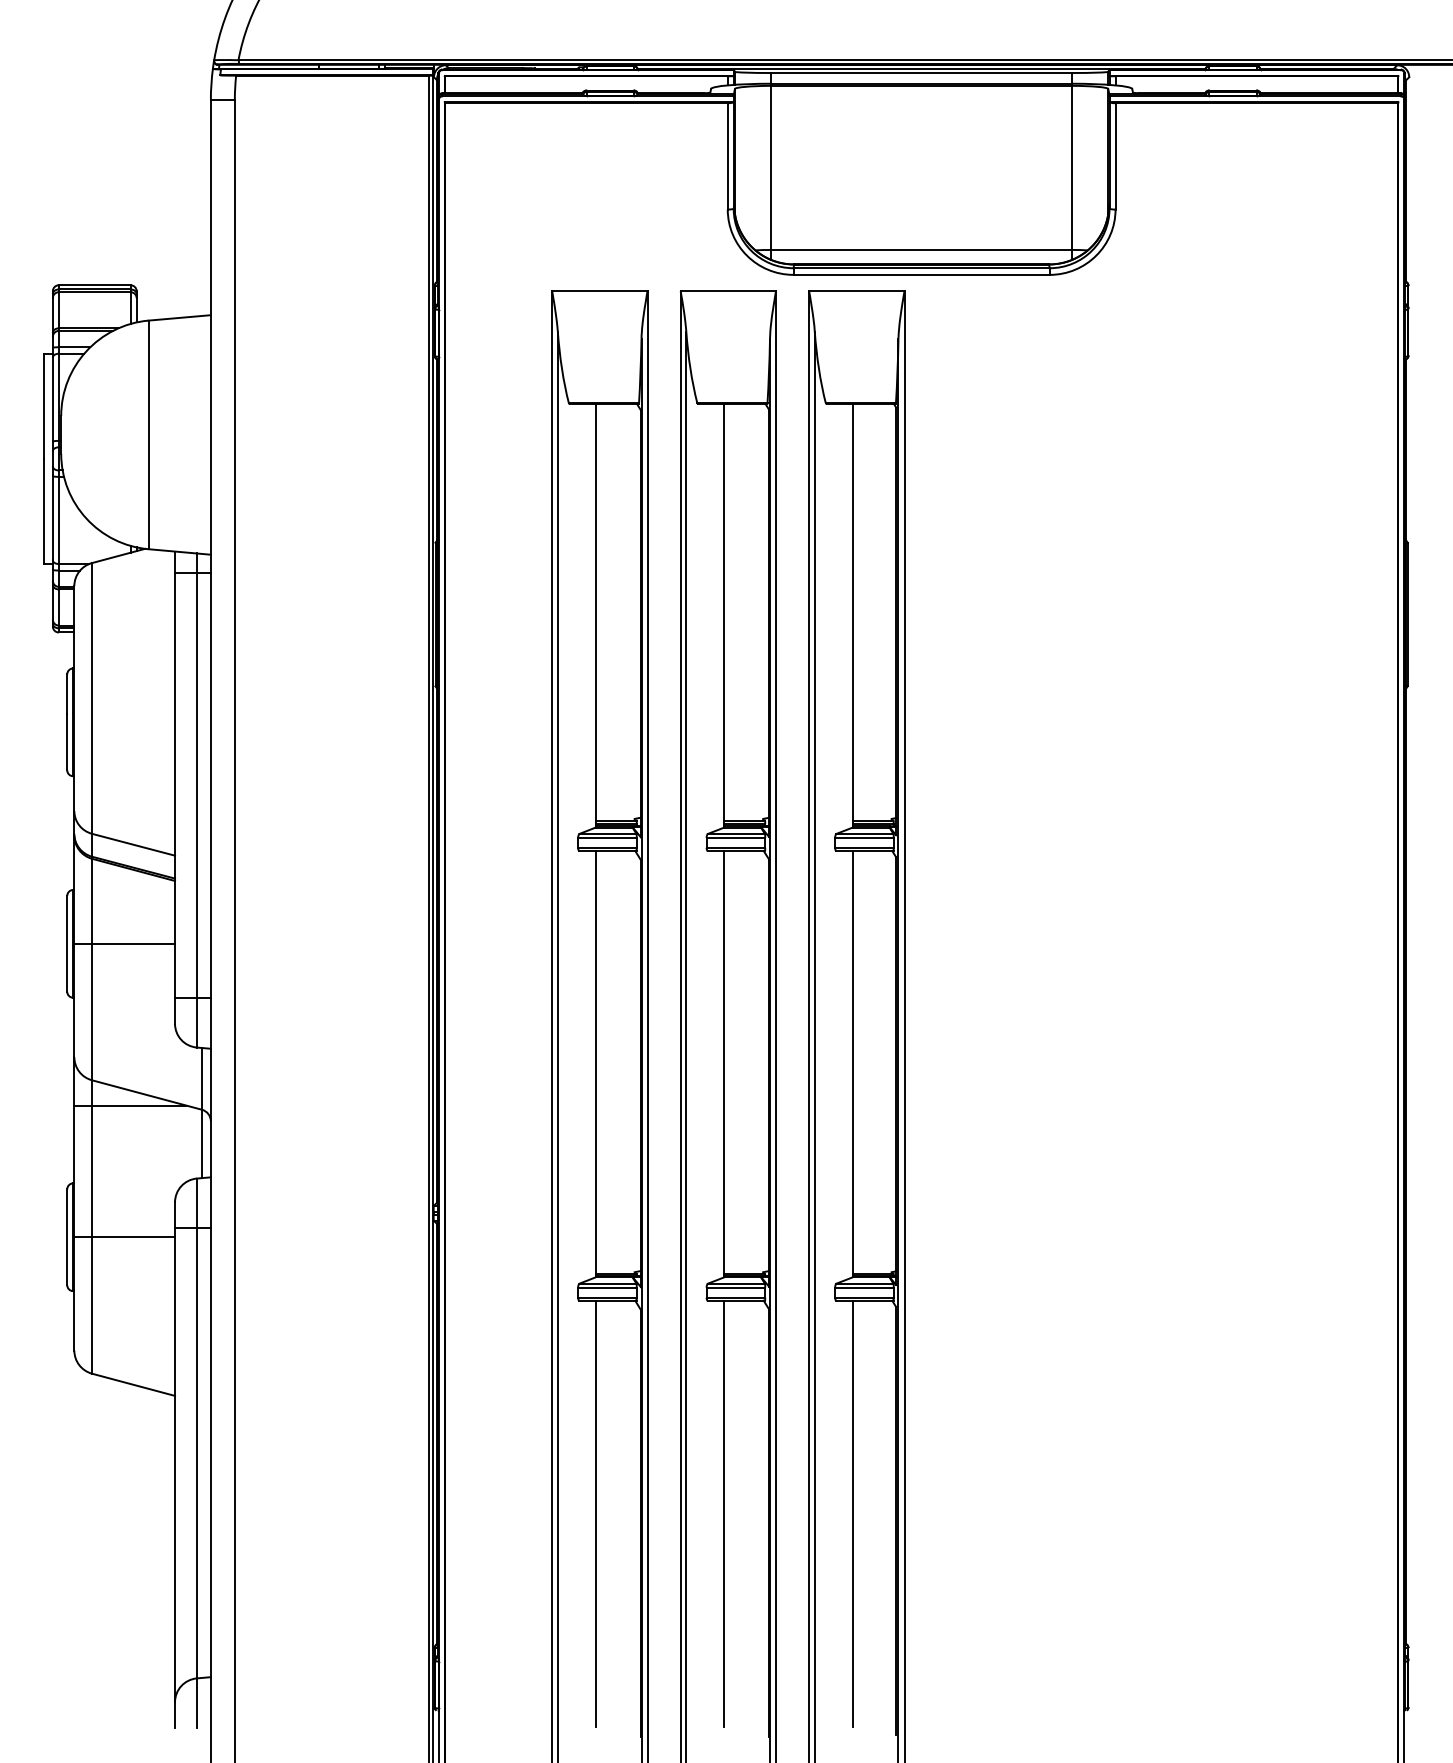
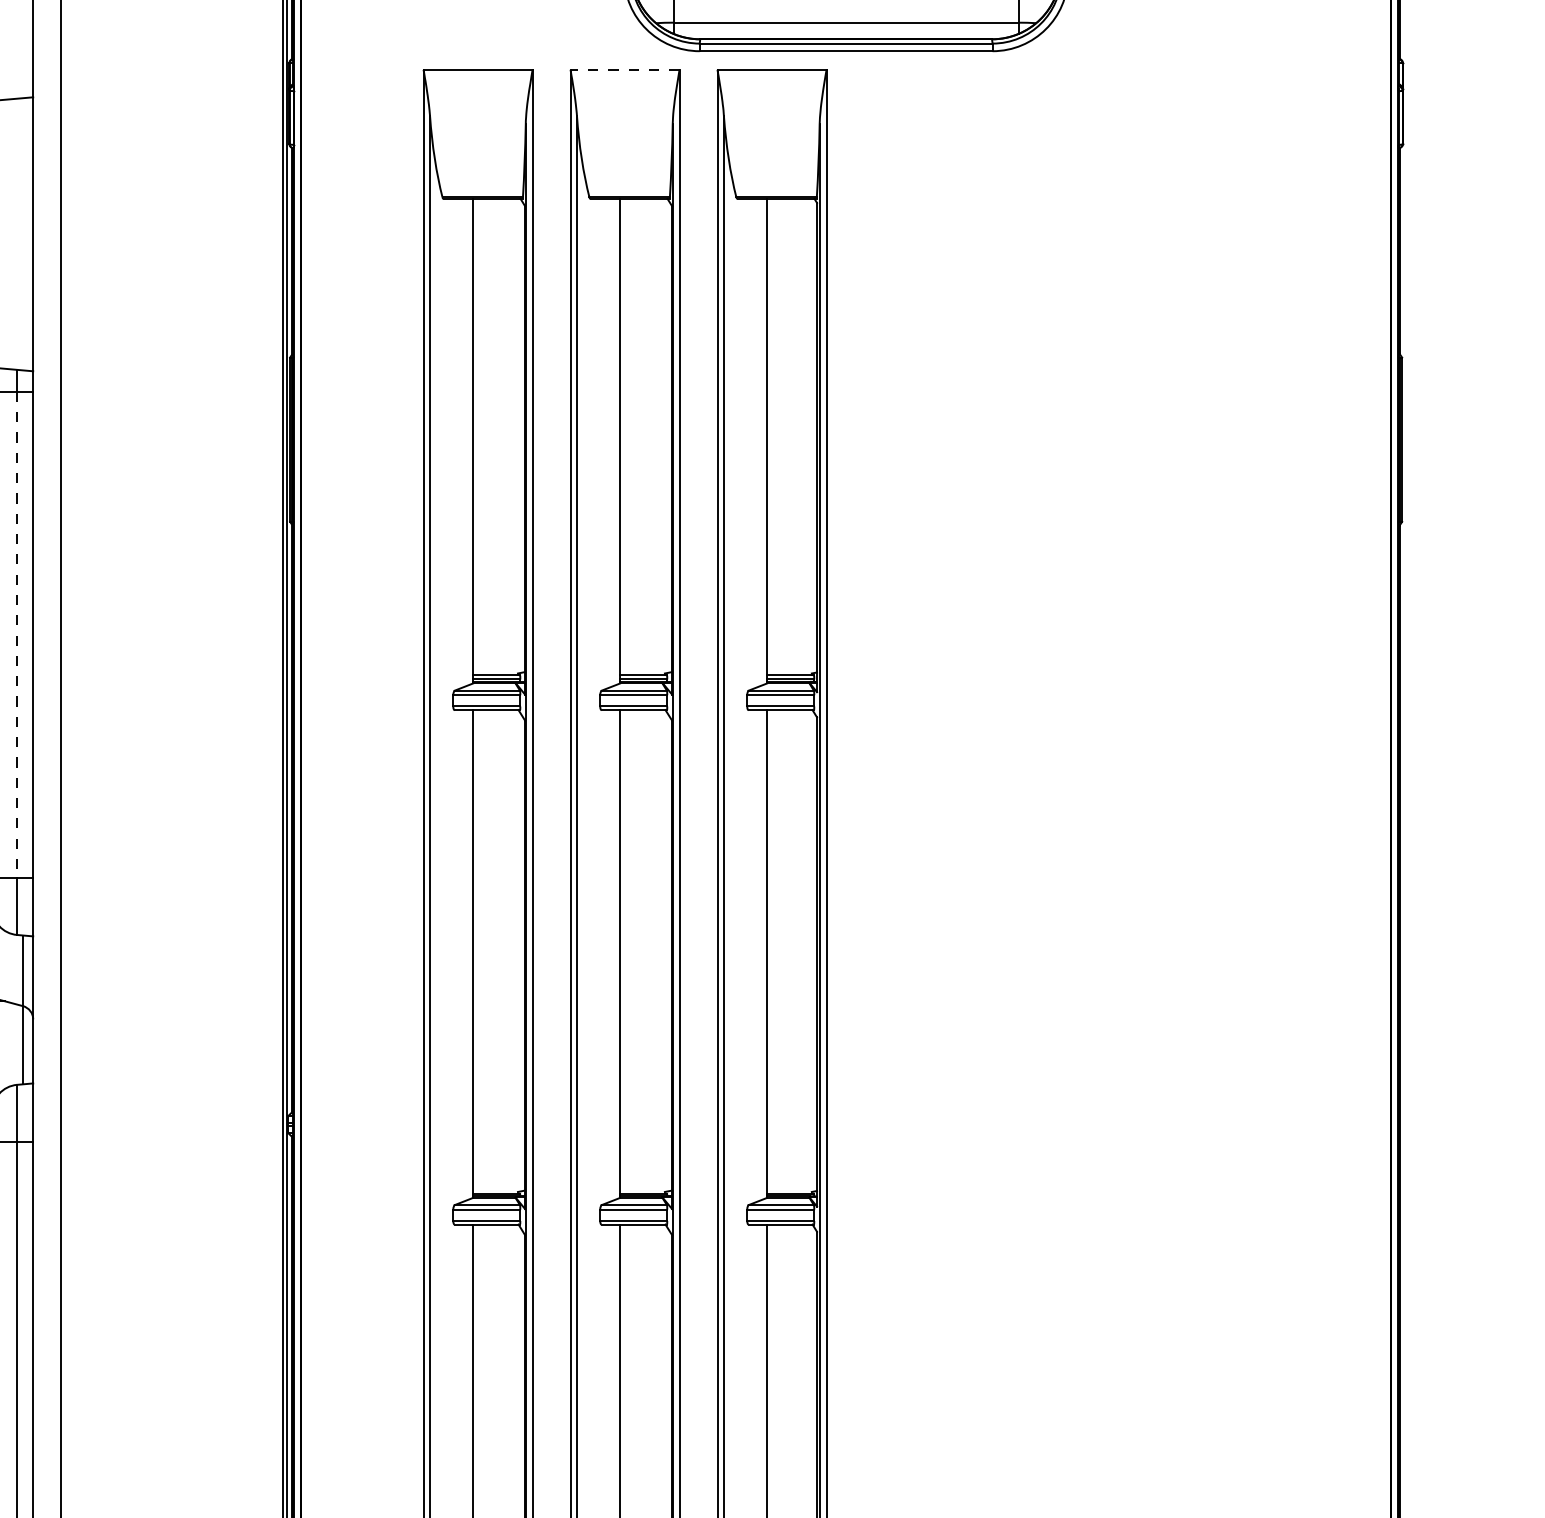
line: (728, 291) -> (625, 70), solid -> dashed
line: (196, 785) -> (16, 635), solid -> dashed

